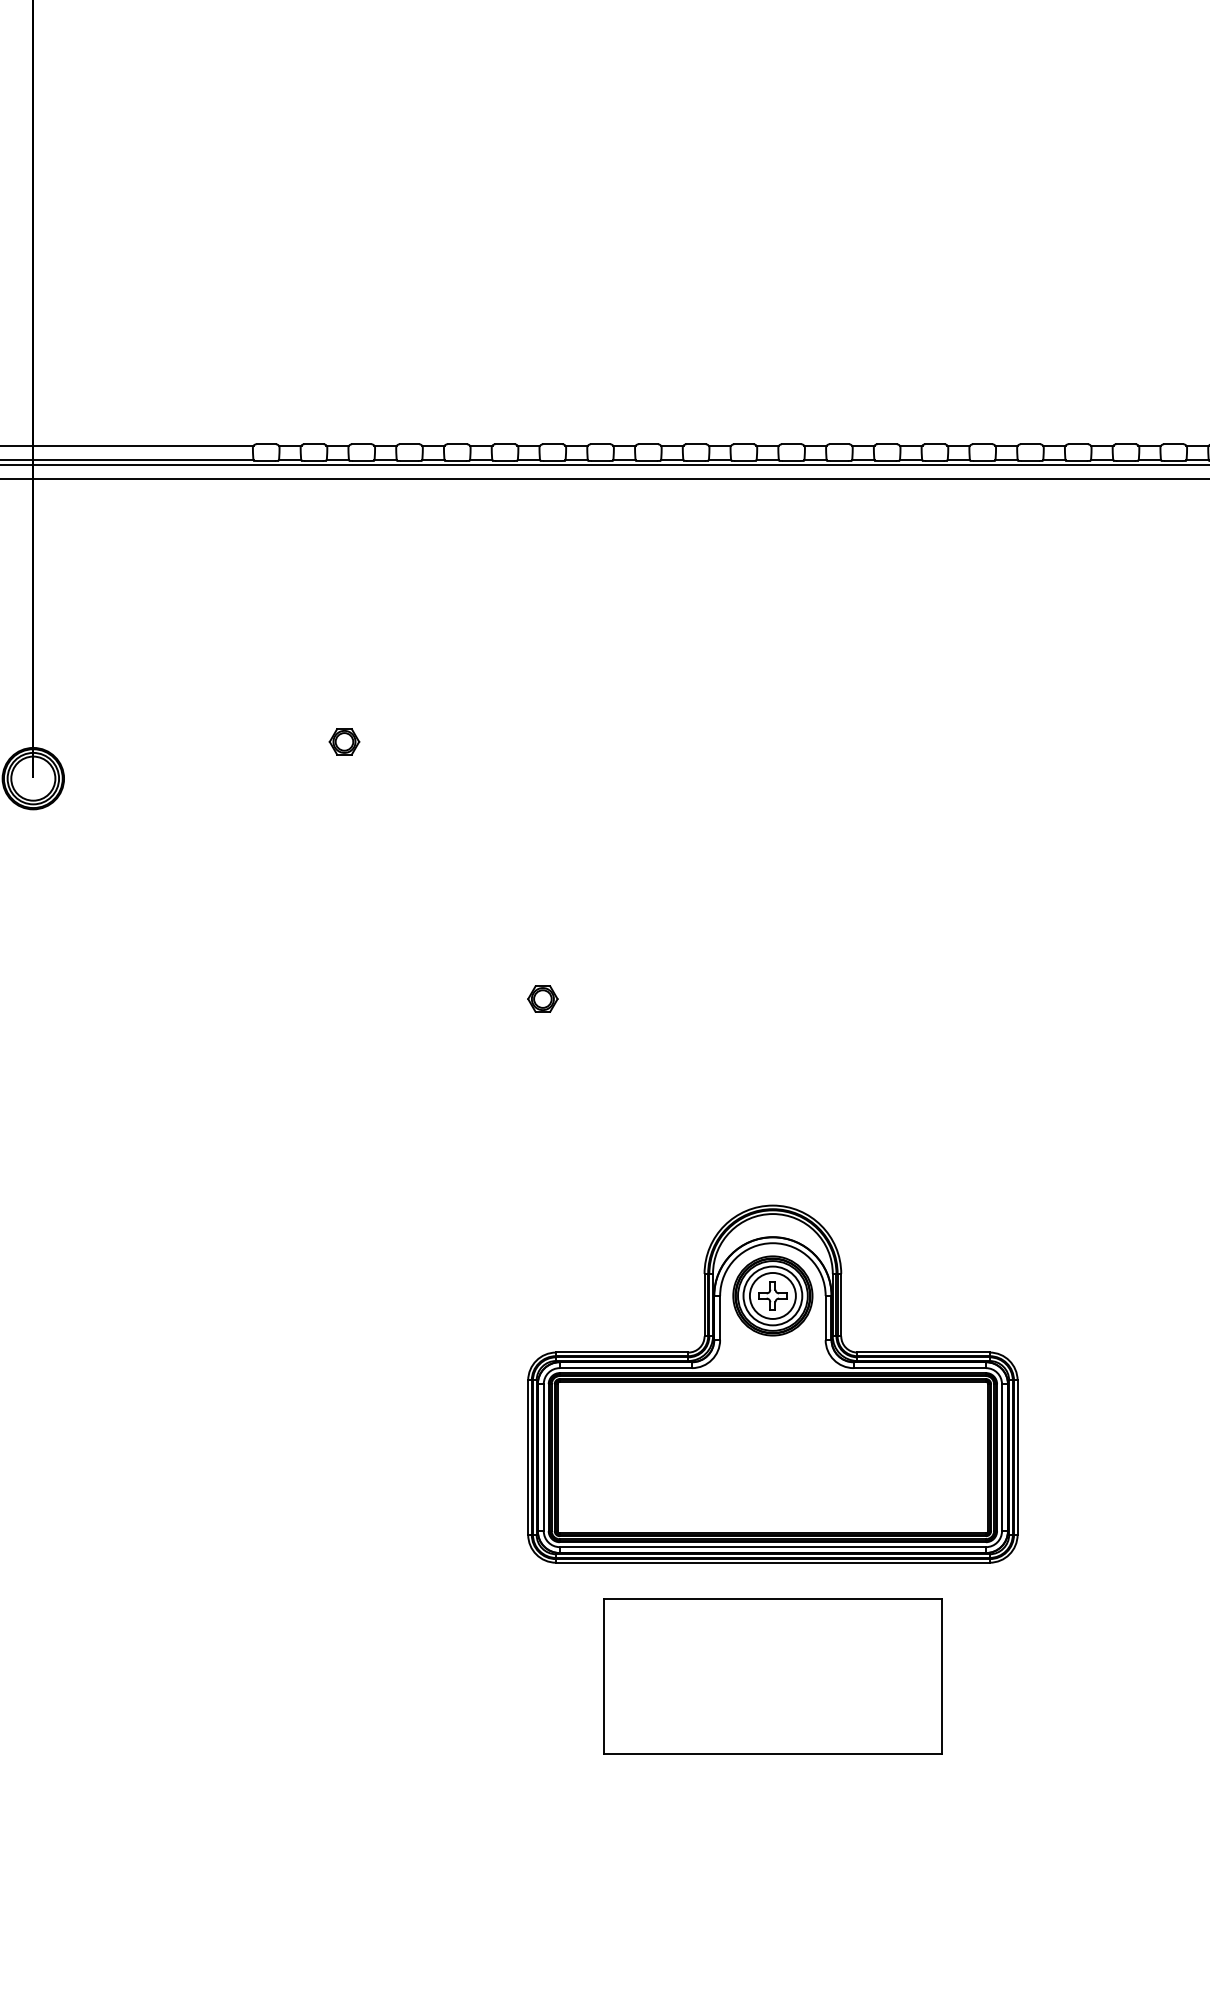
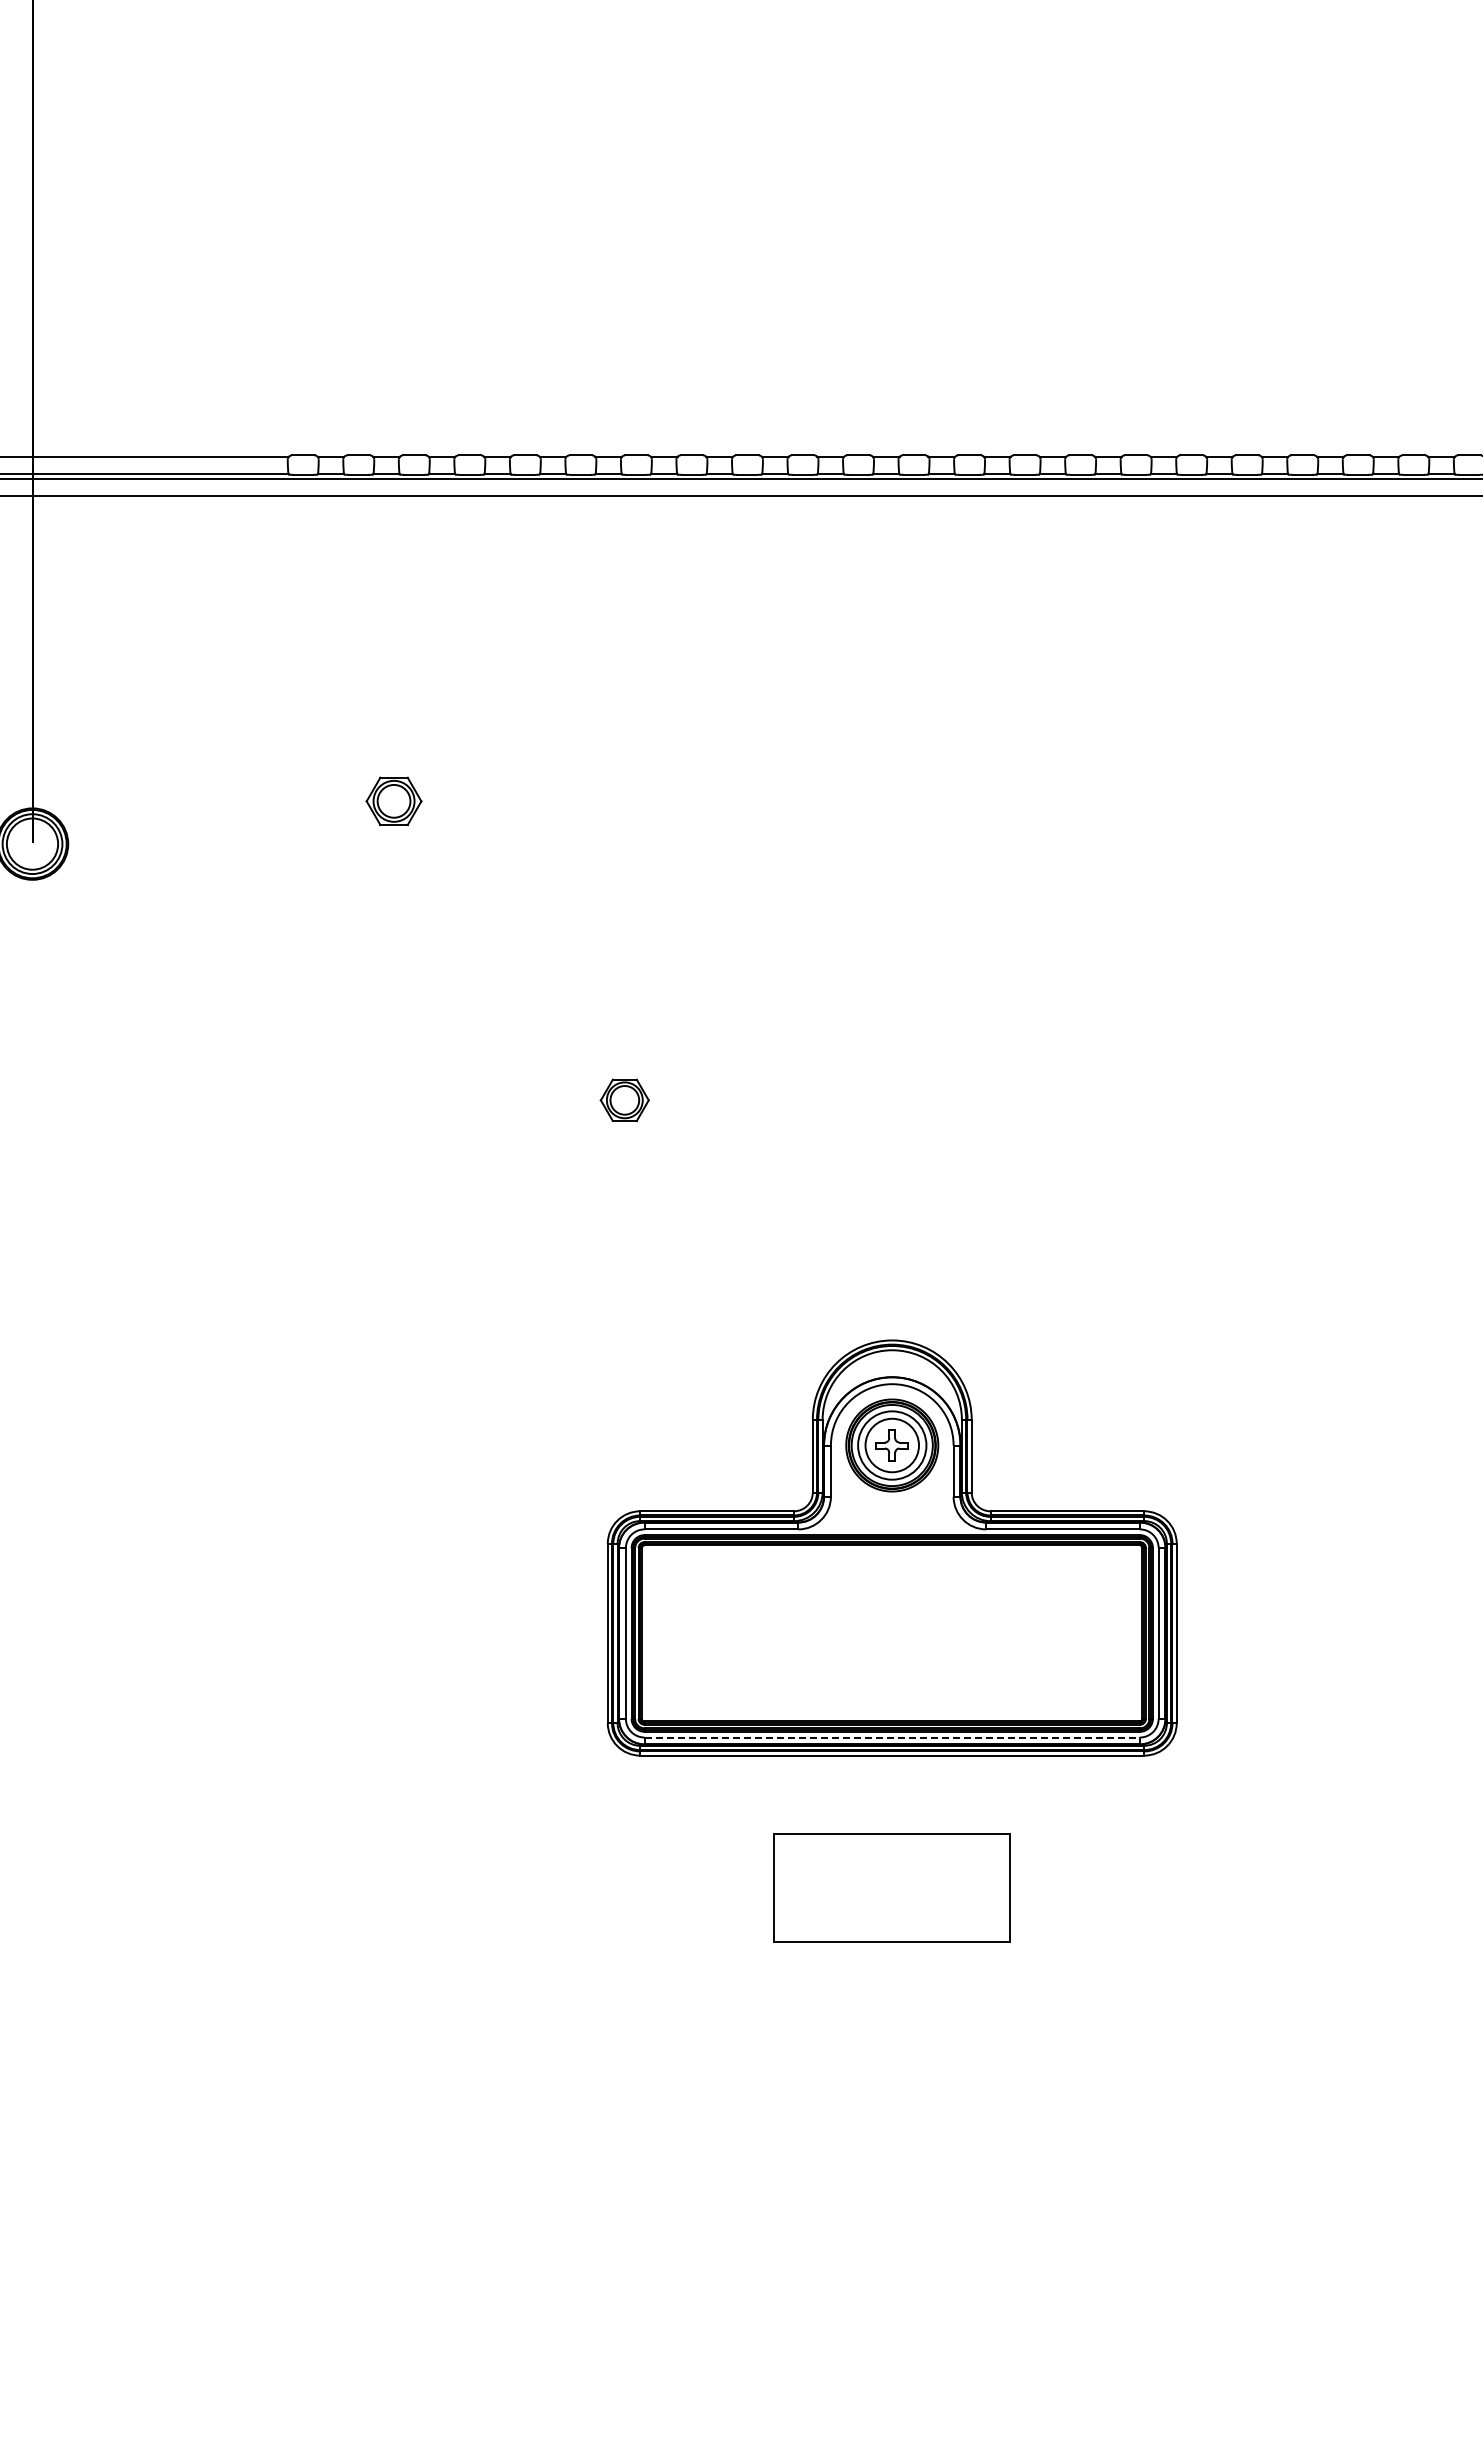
part: (344, 741) -> (394, 801), size x1.6
part: (542, 999) -> (624, 1100), size x1.4
line: (773, 1547) -> (892, 1737), solid -> dashed
part: (773, 1676) -> (892, 1887), size x0.6

